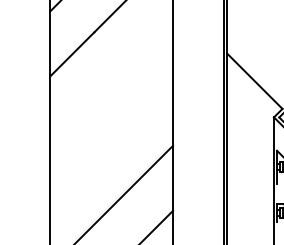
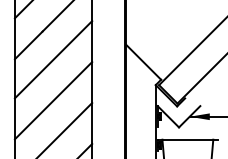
line: (111, 76) -> (53, 59), added
line: (111, 141) -> (53, 100), added

